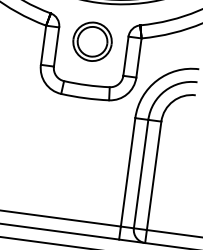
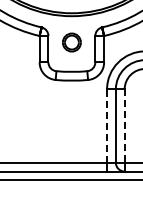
part: (92, 41) -> (71, 42), size x0.7
line: (128, 172) -> (107, 126), solid -> dashed
line: (153, 176) -> (124, 126), solid -> dashed

